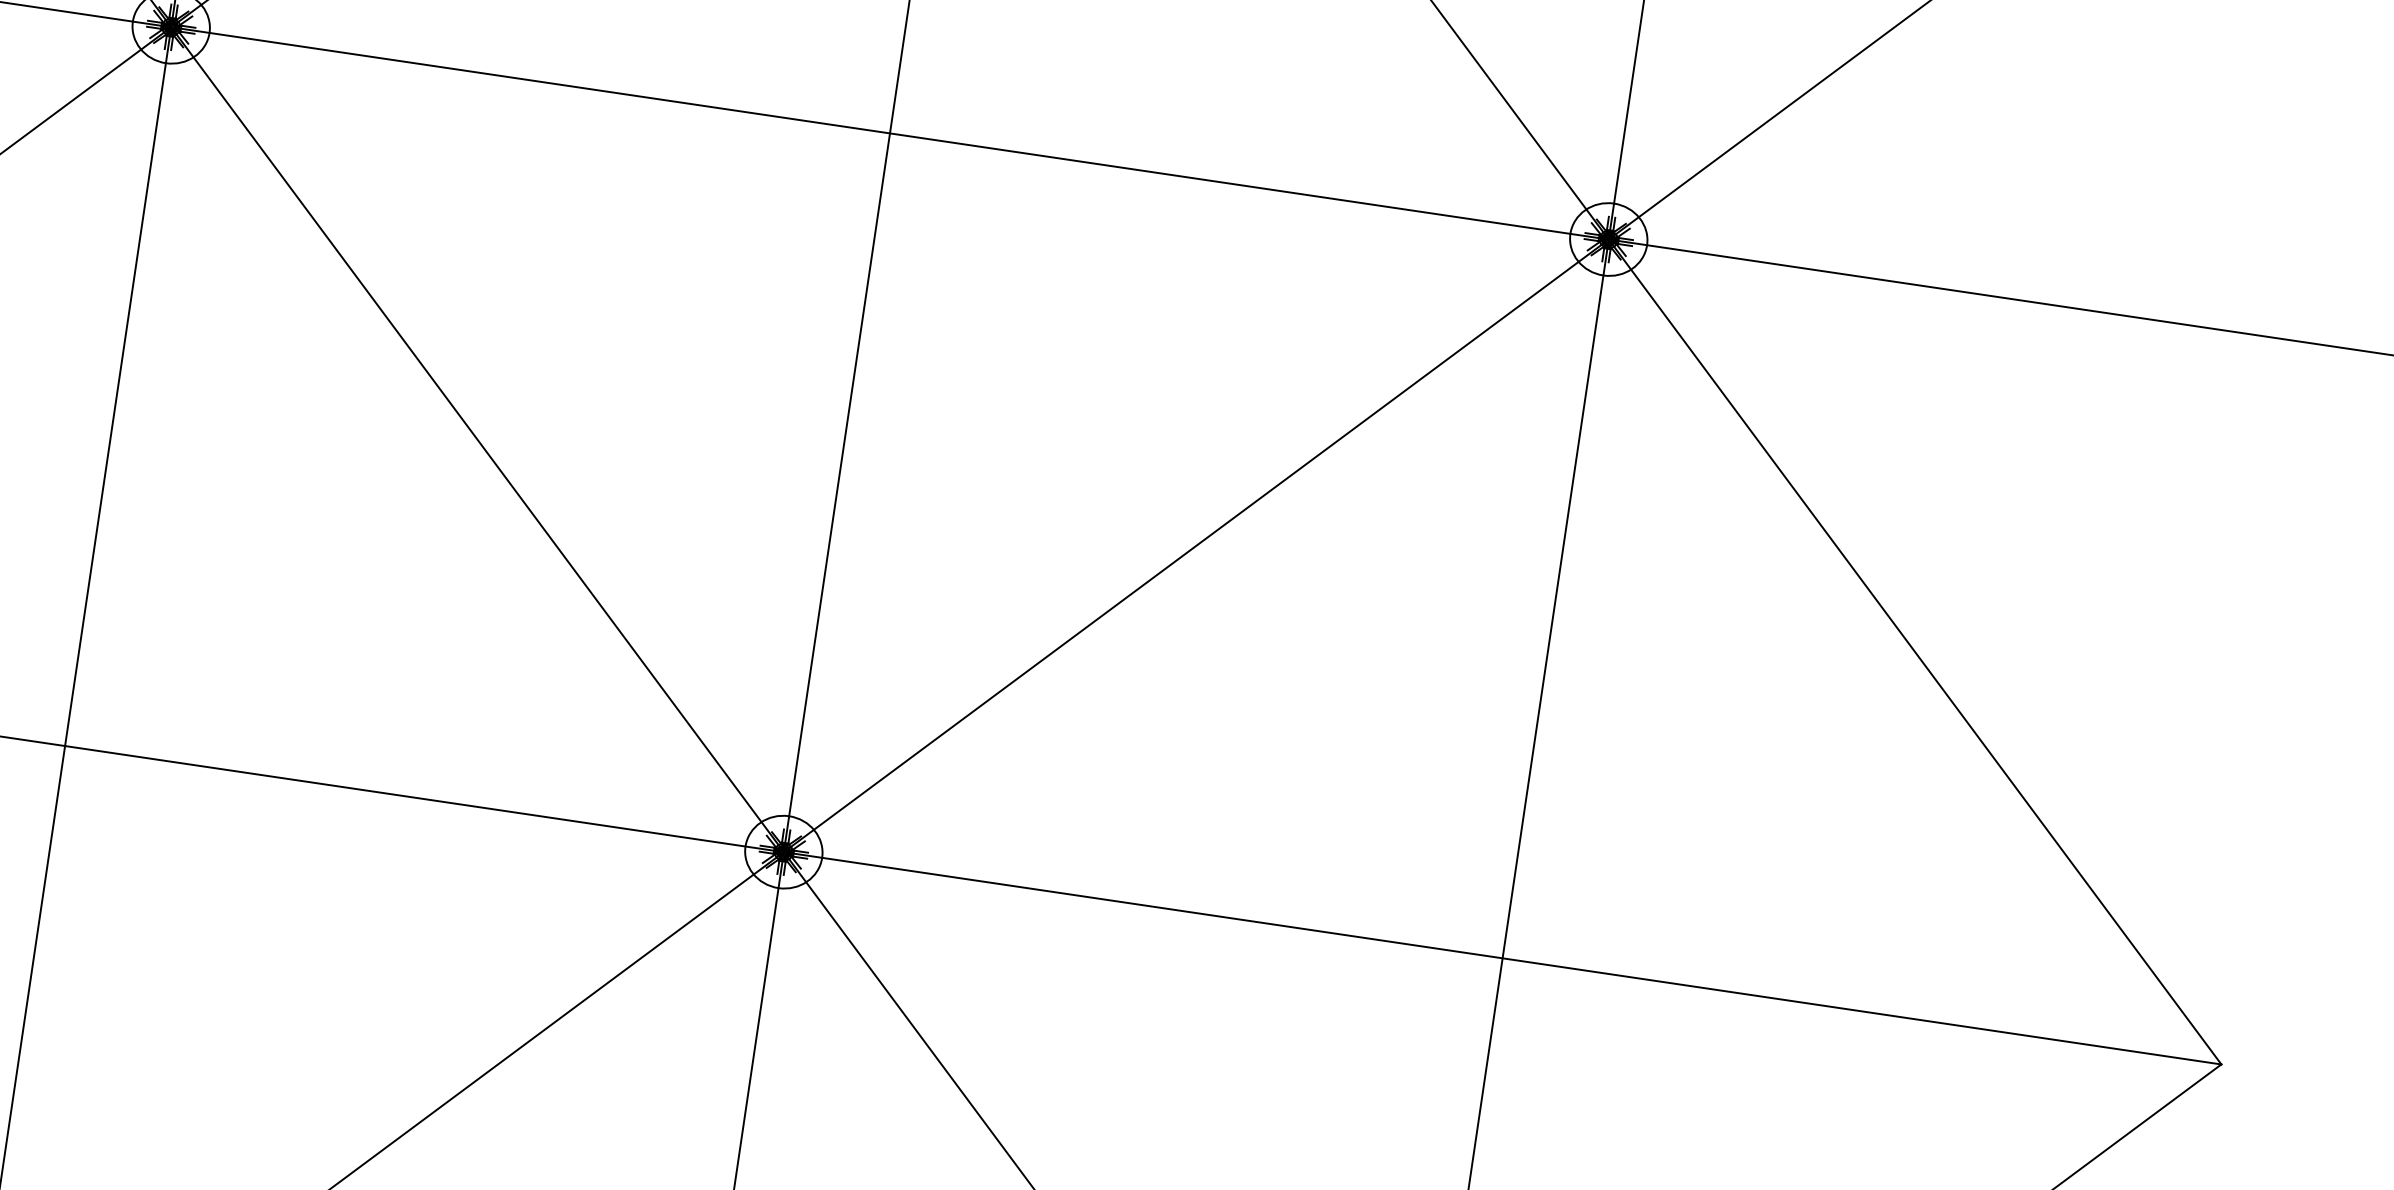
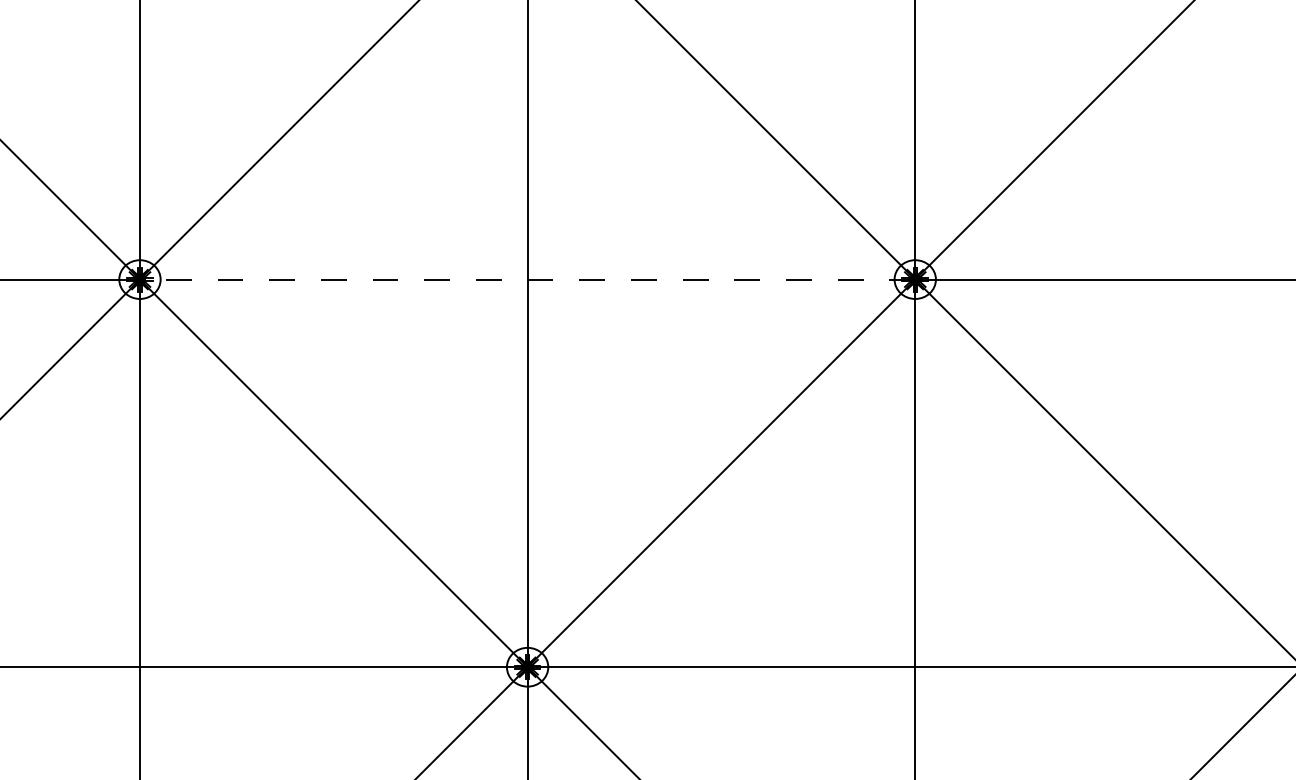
line: (889, 133) -> (527, 279), solid -> dashed

